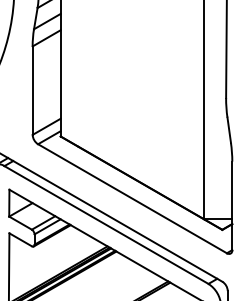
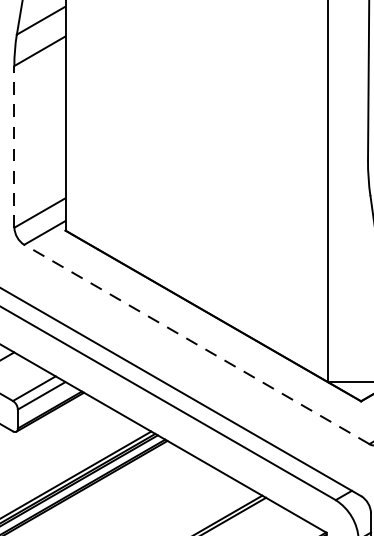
line: (32, 90) -> (14, 146), solid -> dashed
line: (132, 198) -> (196, 343), solid -> dashed

